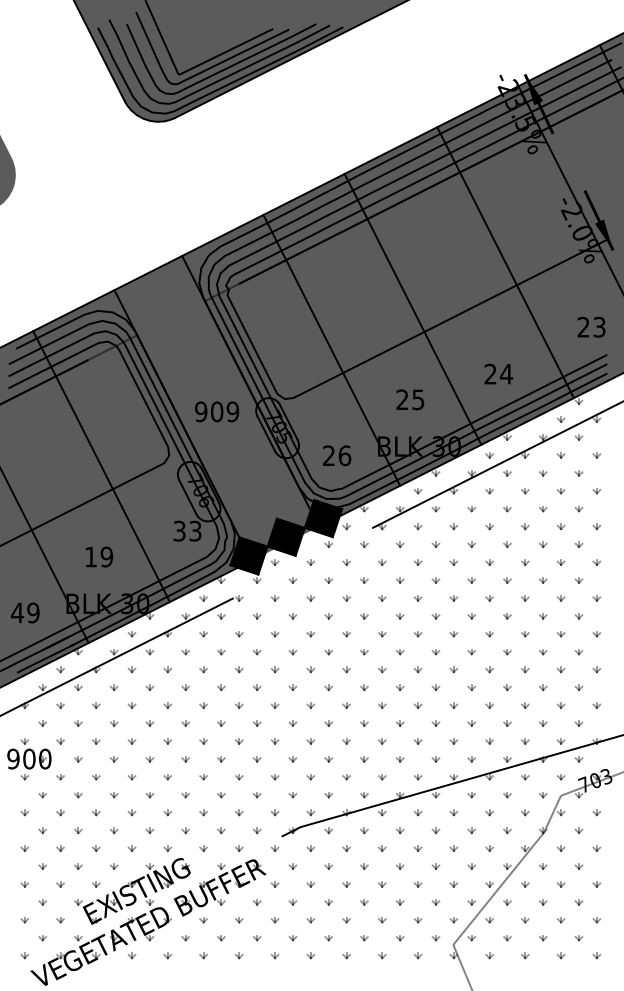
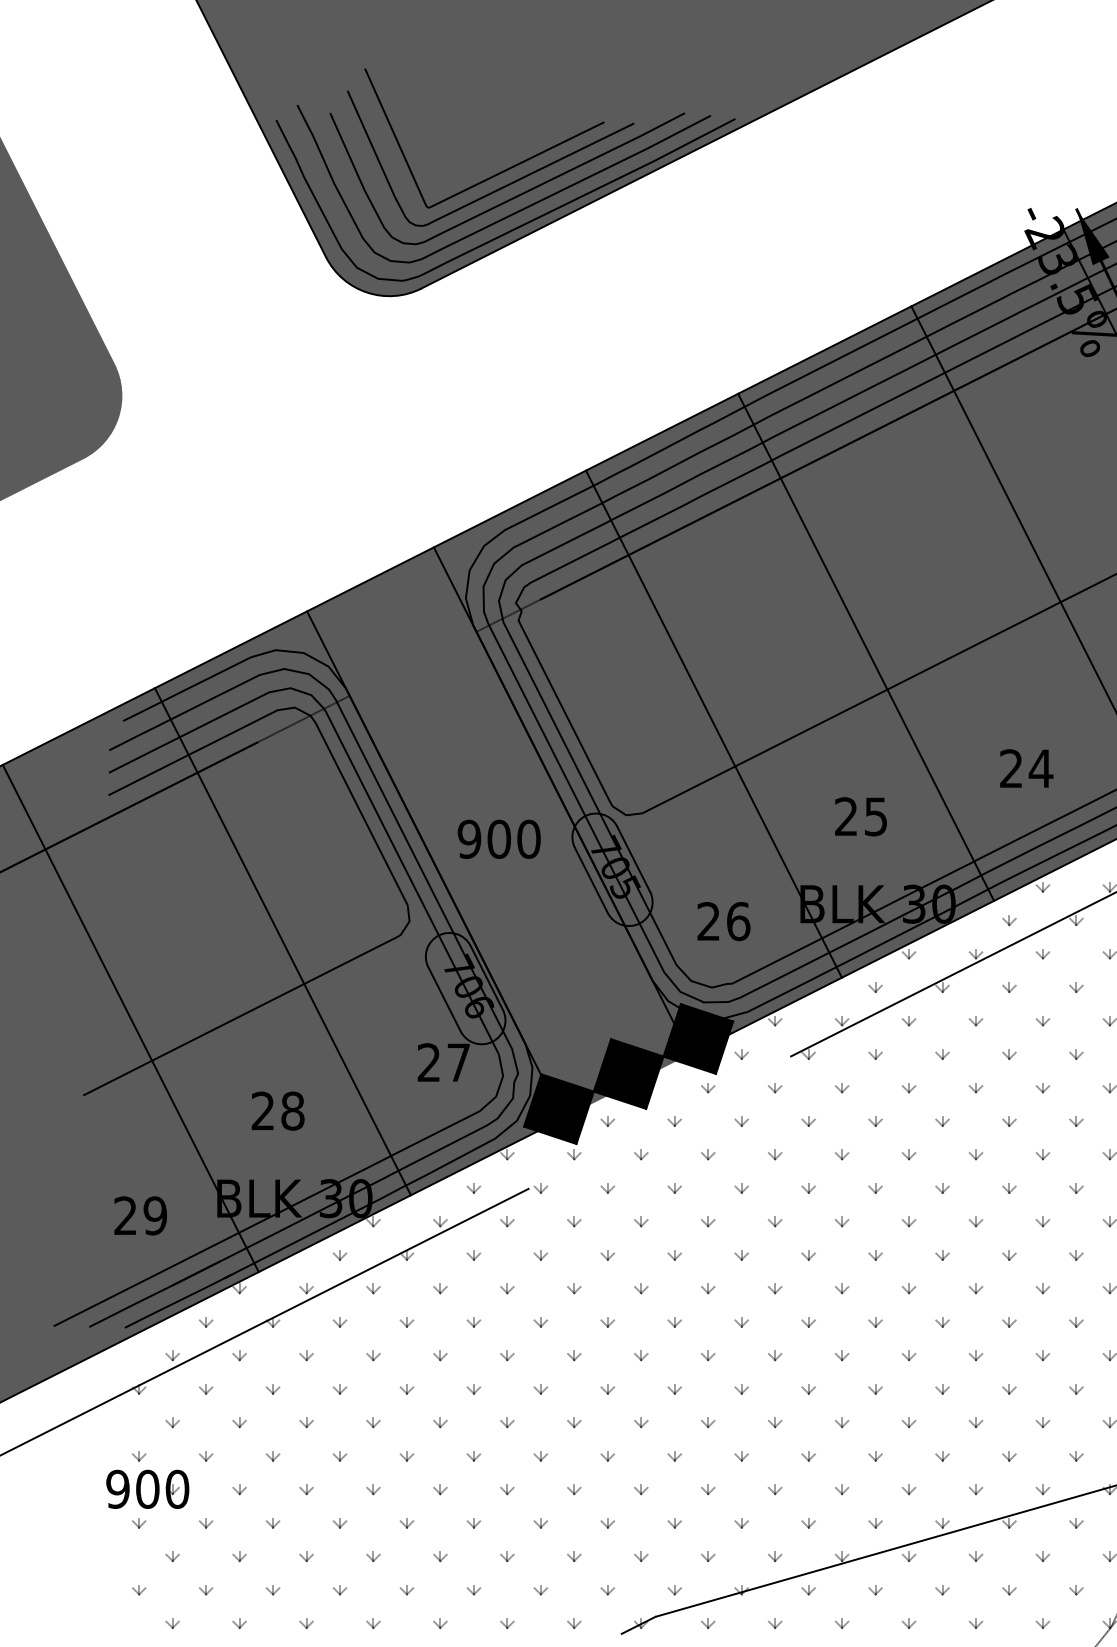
text: (232, 412) -> (528, 840), 909 -> 900
text: (187, 531) -> (443, 1063), 33 -> 27
text: (98, 556) -> (277, 1110), 19 -> 28
text: (17, 612) -> (125, 1214), 49 -> 29

